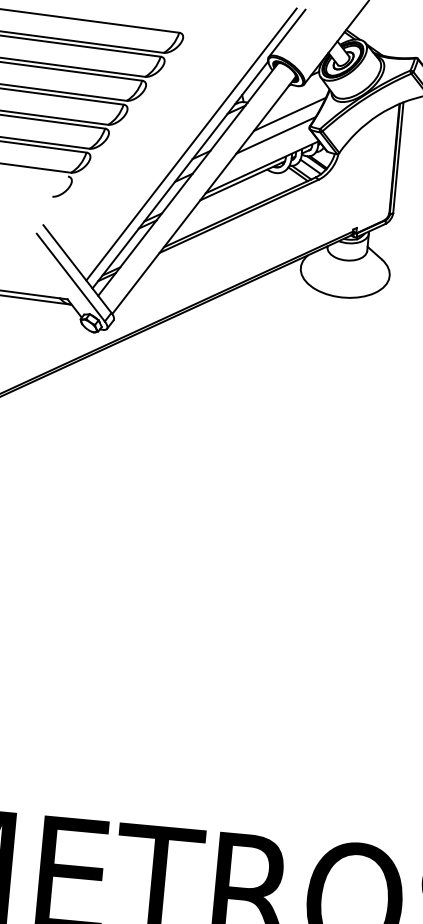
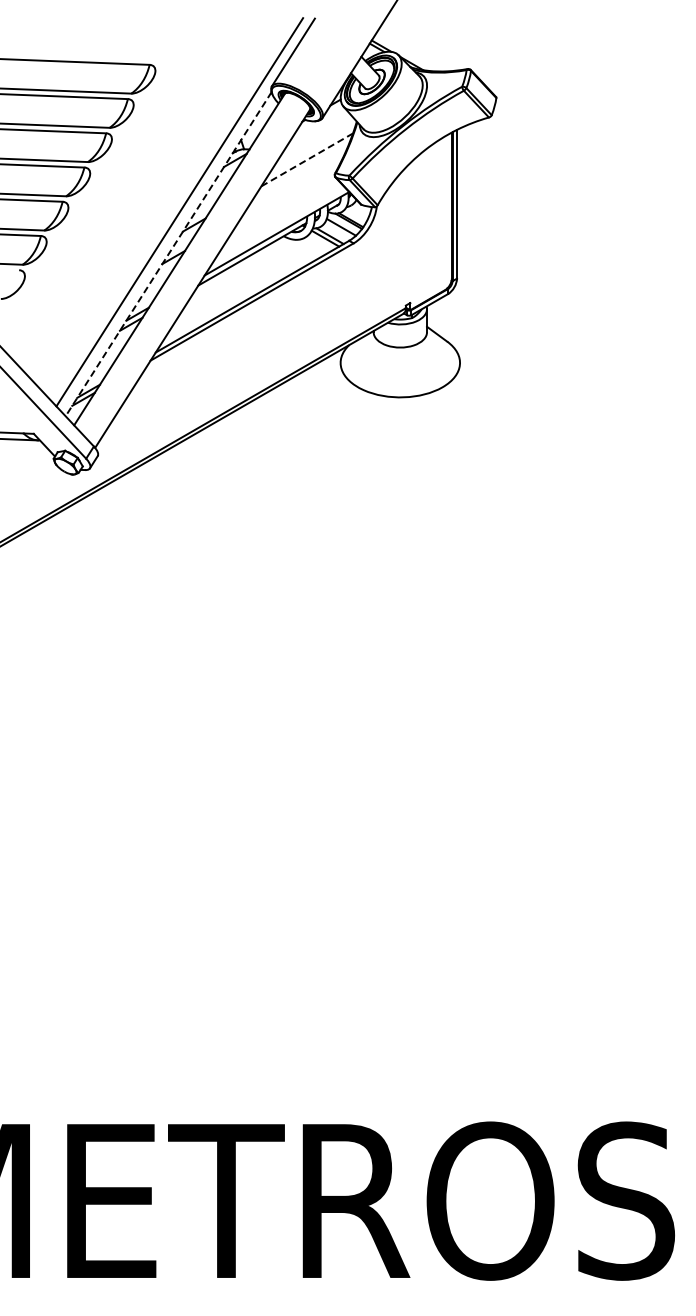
line: (290, 114) -> (307, 159), solid -> dashed
line: (275, 135) -> (290, 189), removed
line: (180, 175) -> (168, 254), solid -> dashed

